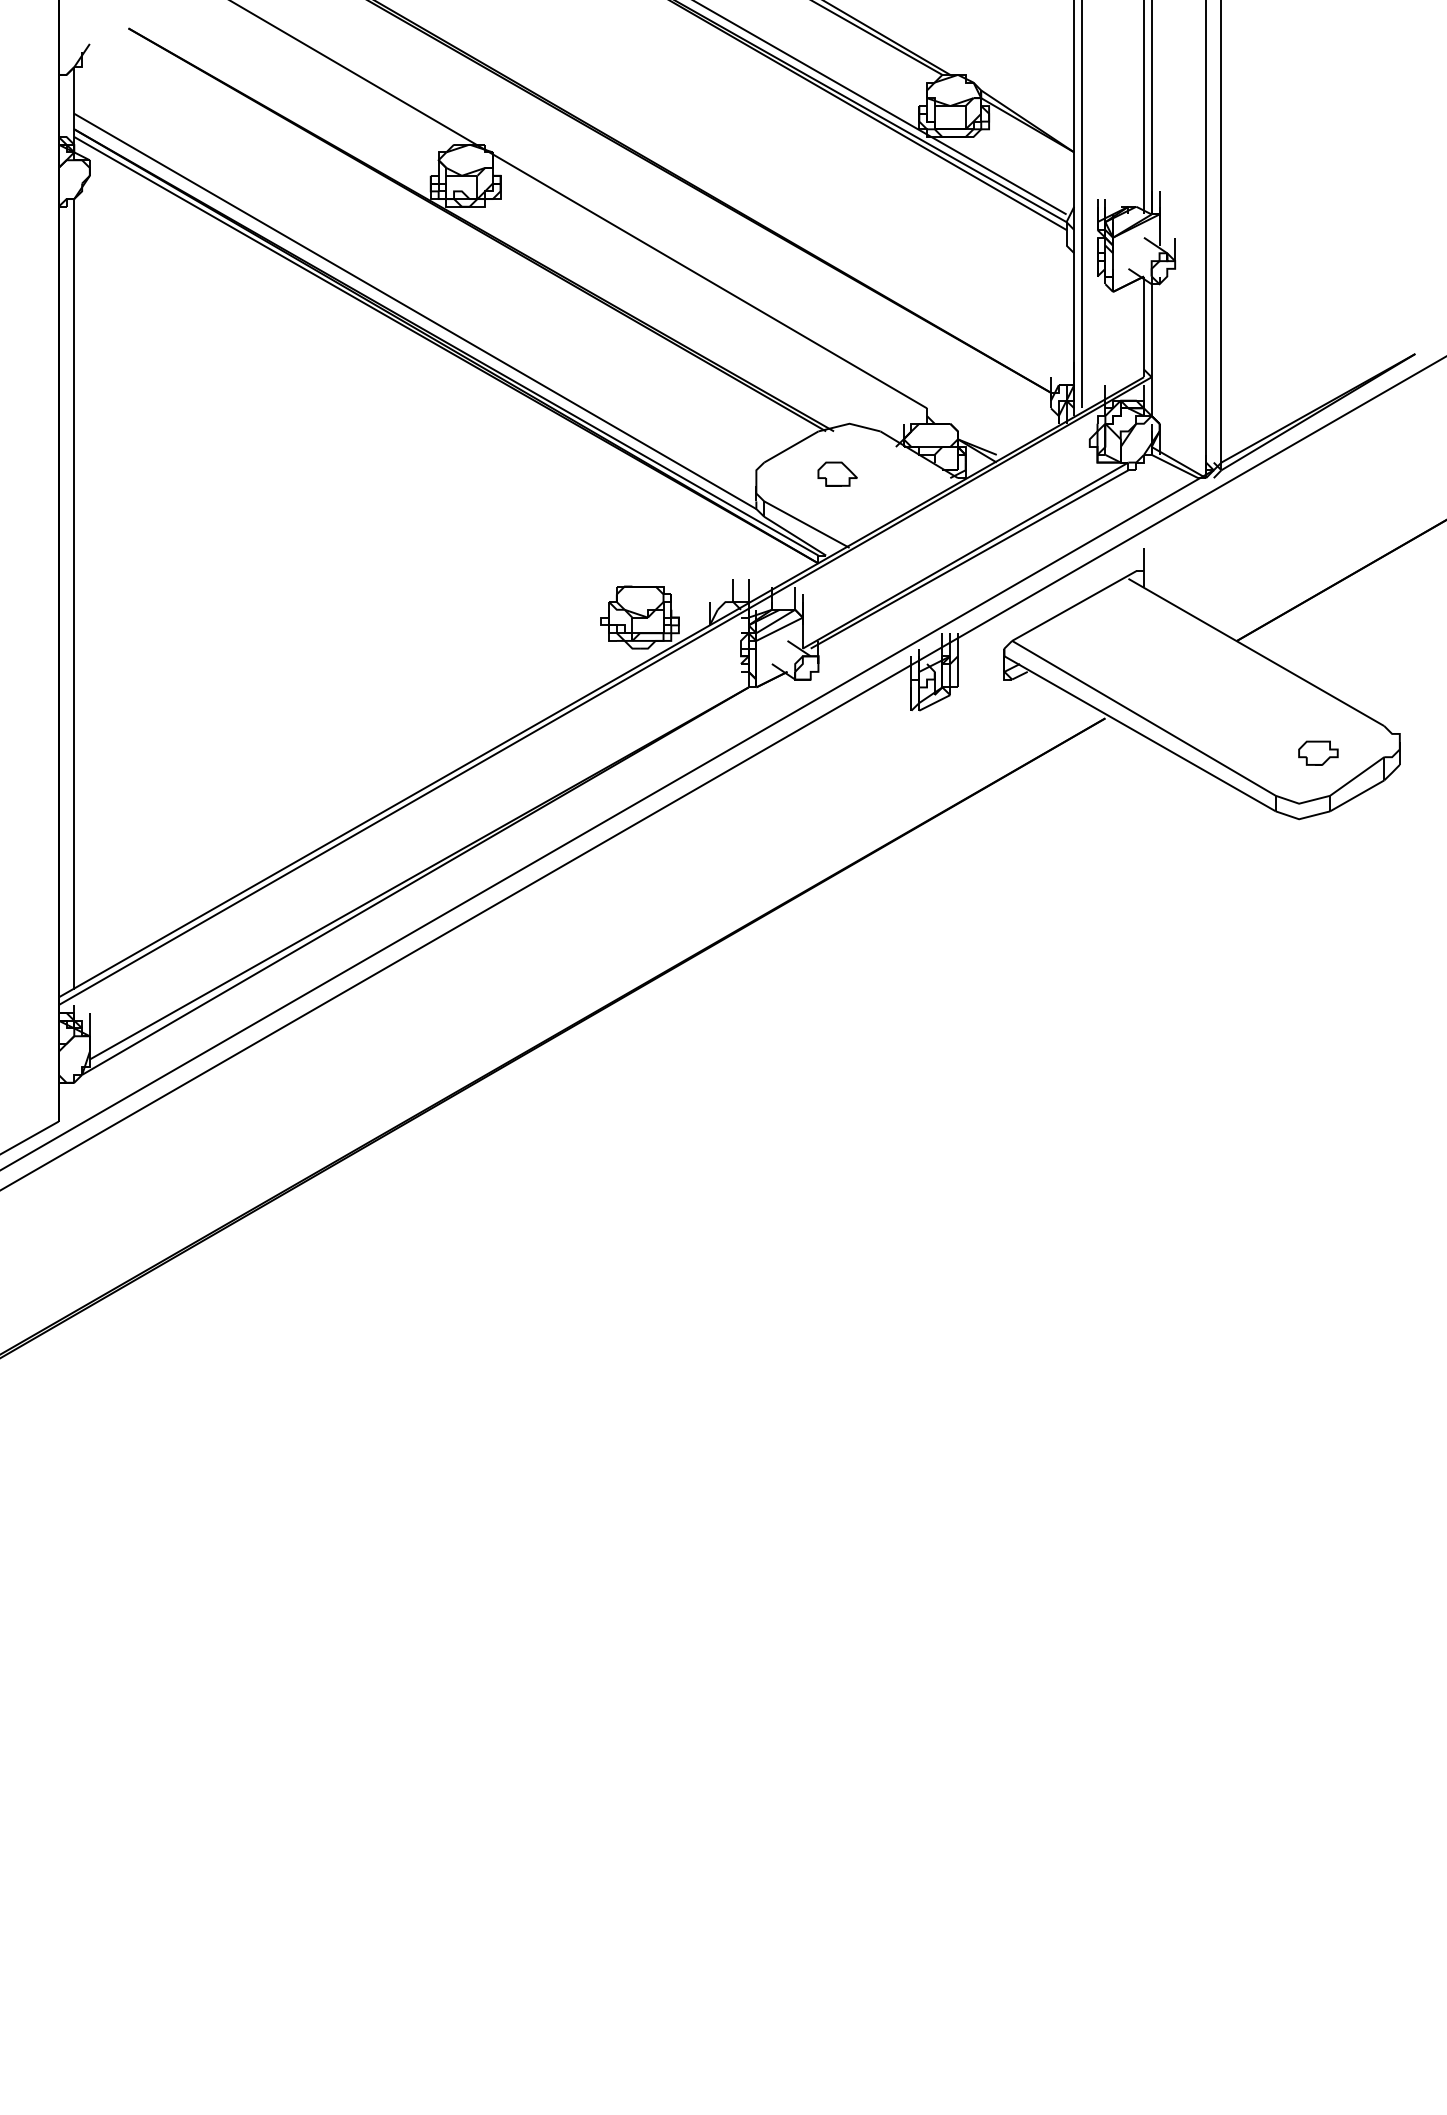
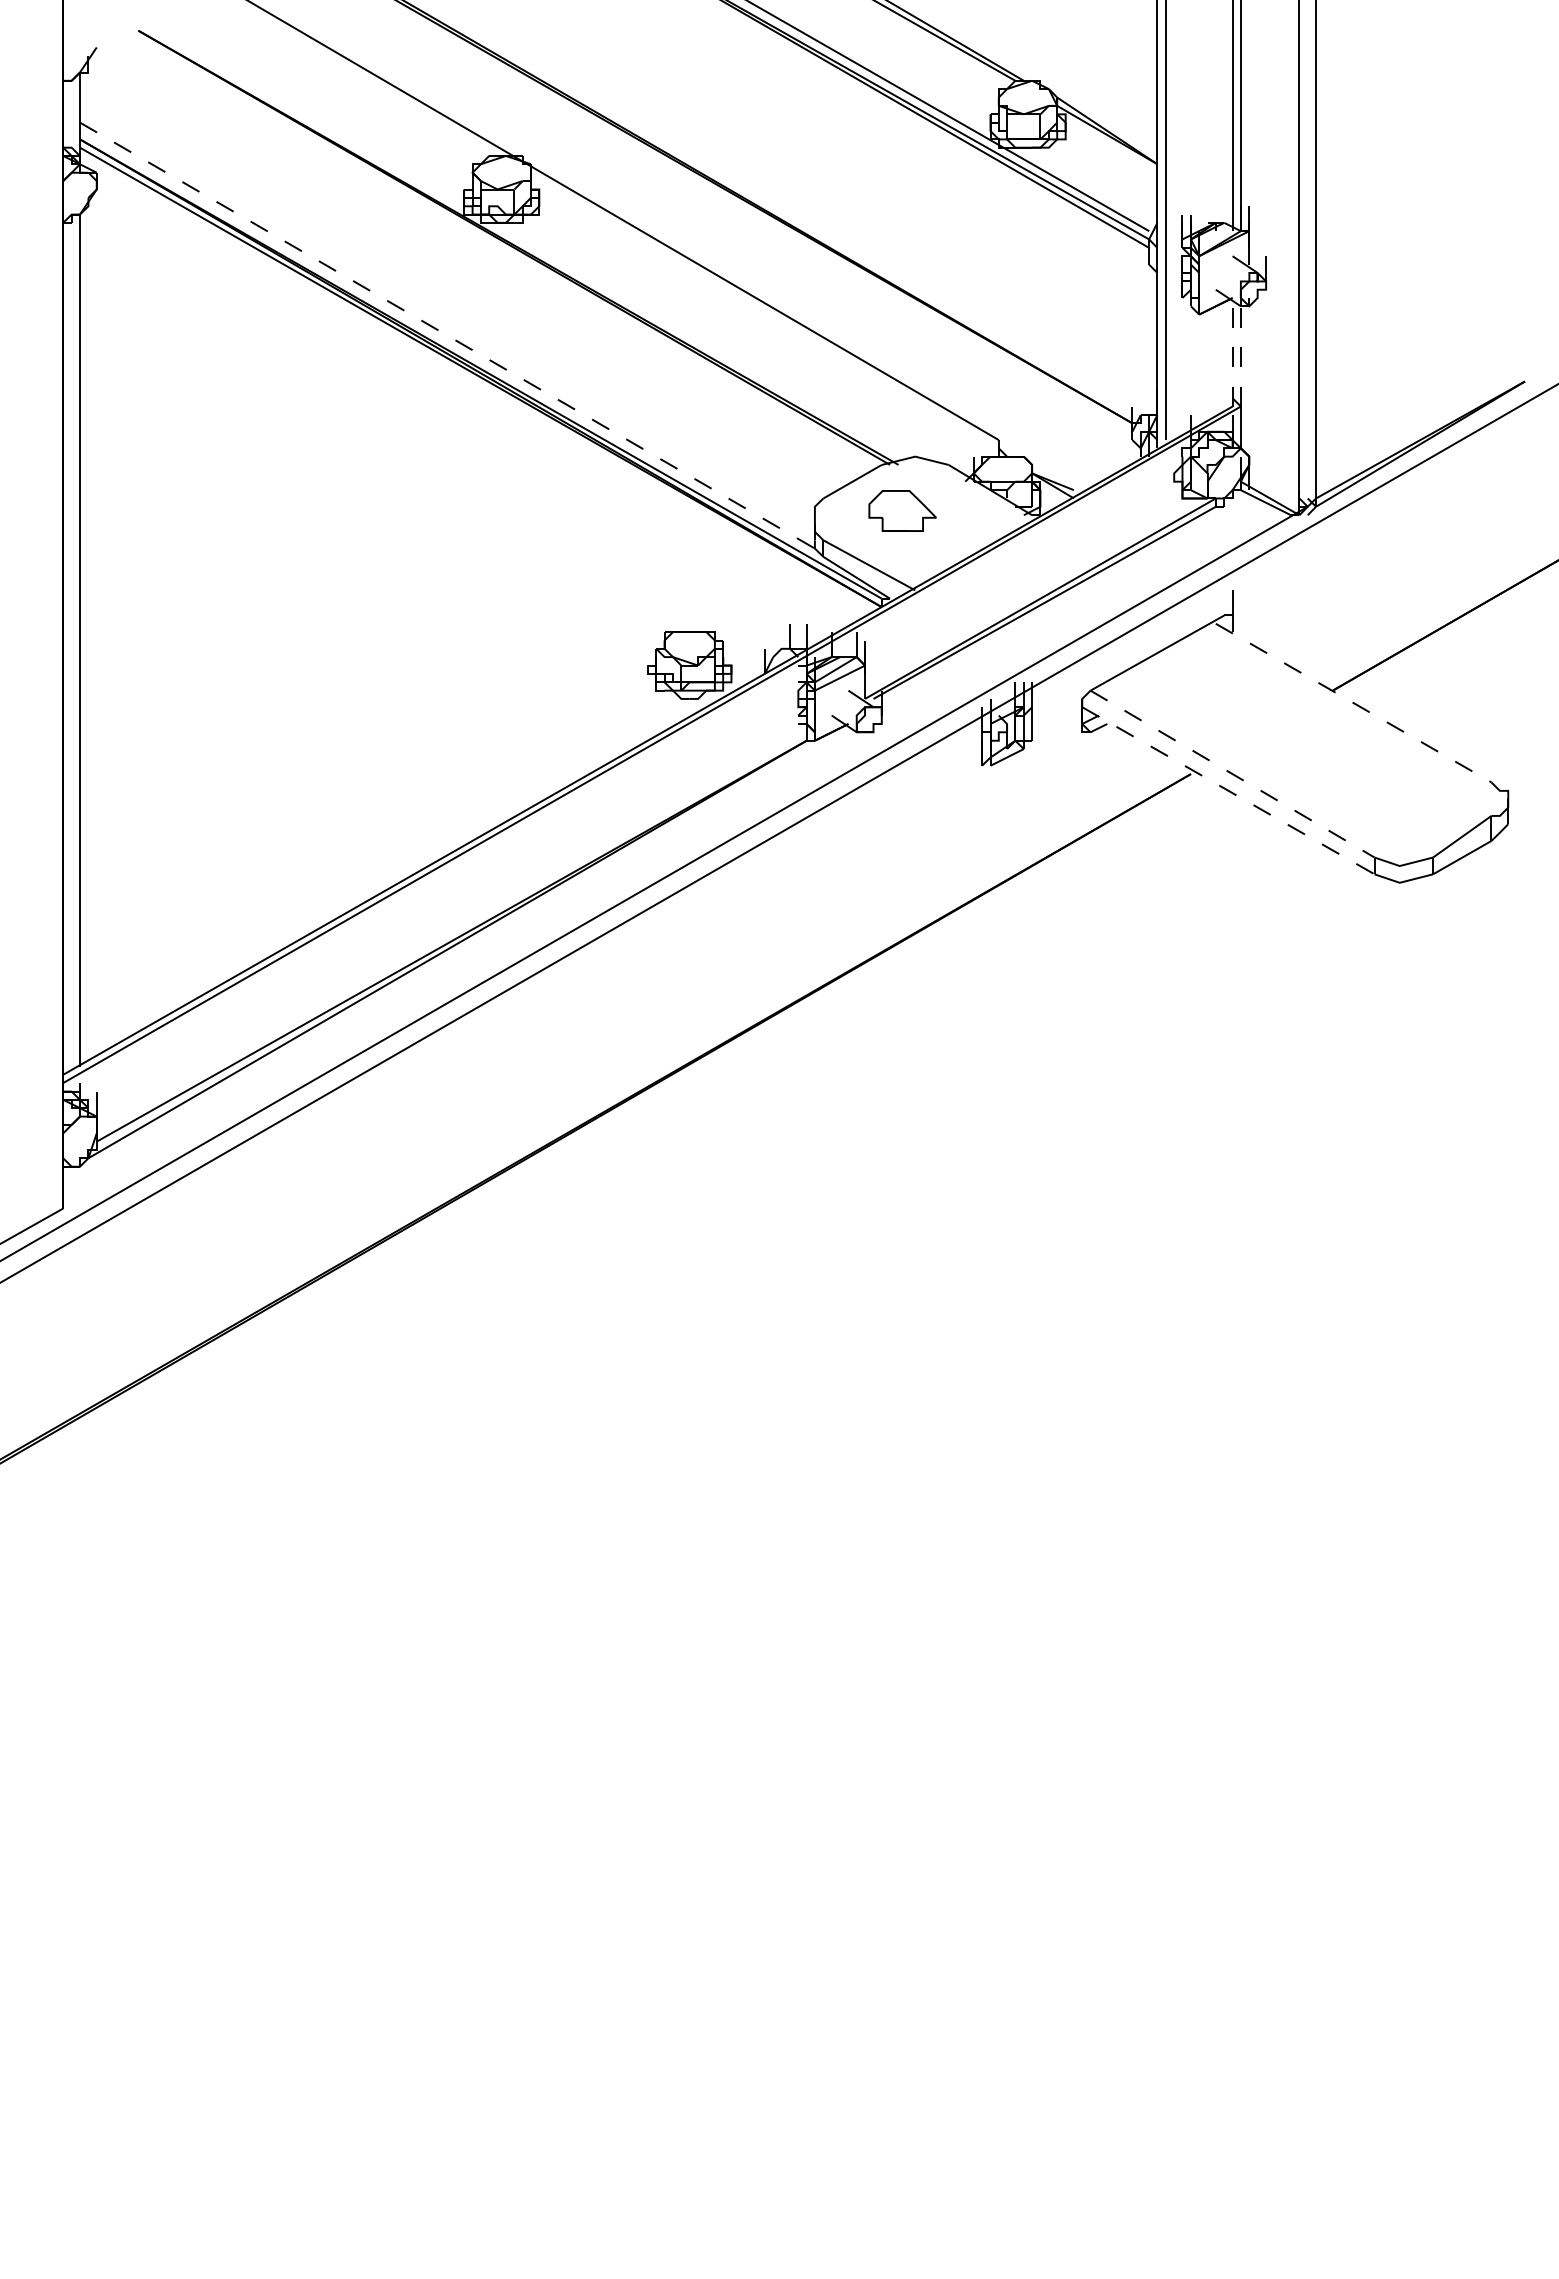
line: (415, 311) -> (447, 335), solid -> dashed
line: (1143, 326) -> (1232, 351), solid -> dashed
line: (1151, 329) -> (1240, 355), solid -> dashed
part: (837, 473) -> (902, 510), size x1.6
line: (1257, 652) -> (1354, 703), solid -> dashed
line: (1143, 718) -> (1232, 774), solid -> dashed
line: (1140, 734) -> (1228, 791), solid -> dashed
part: (1318, 753) -> (1420, 811), removed

